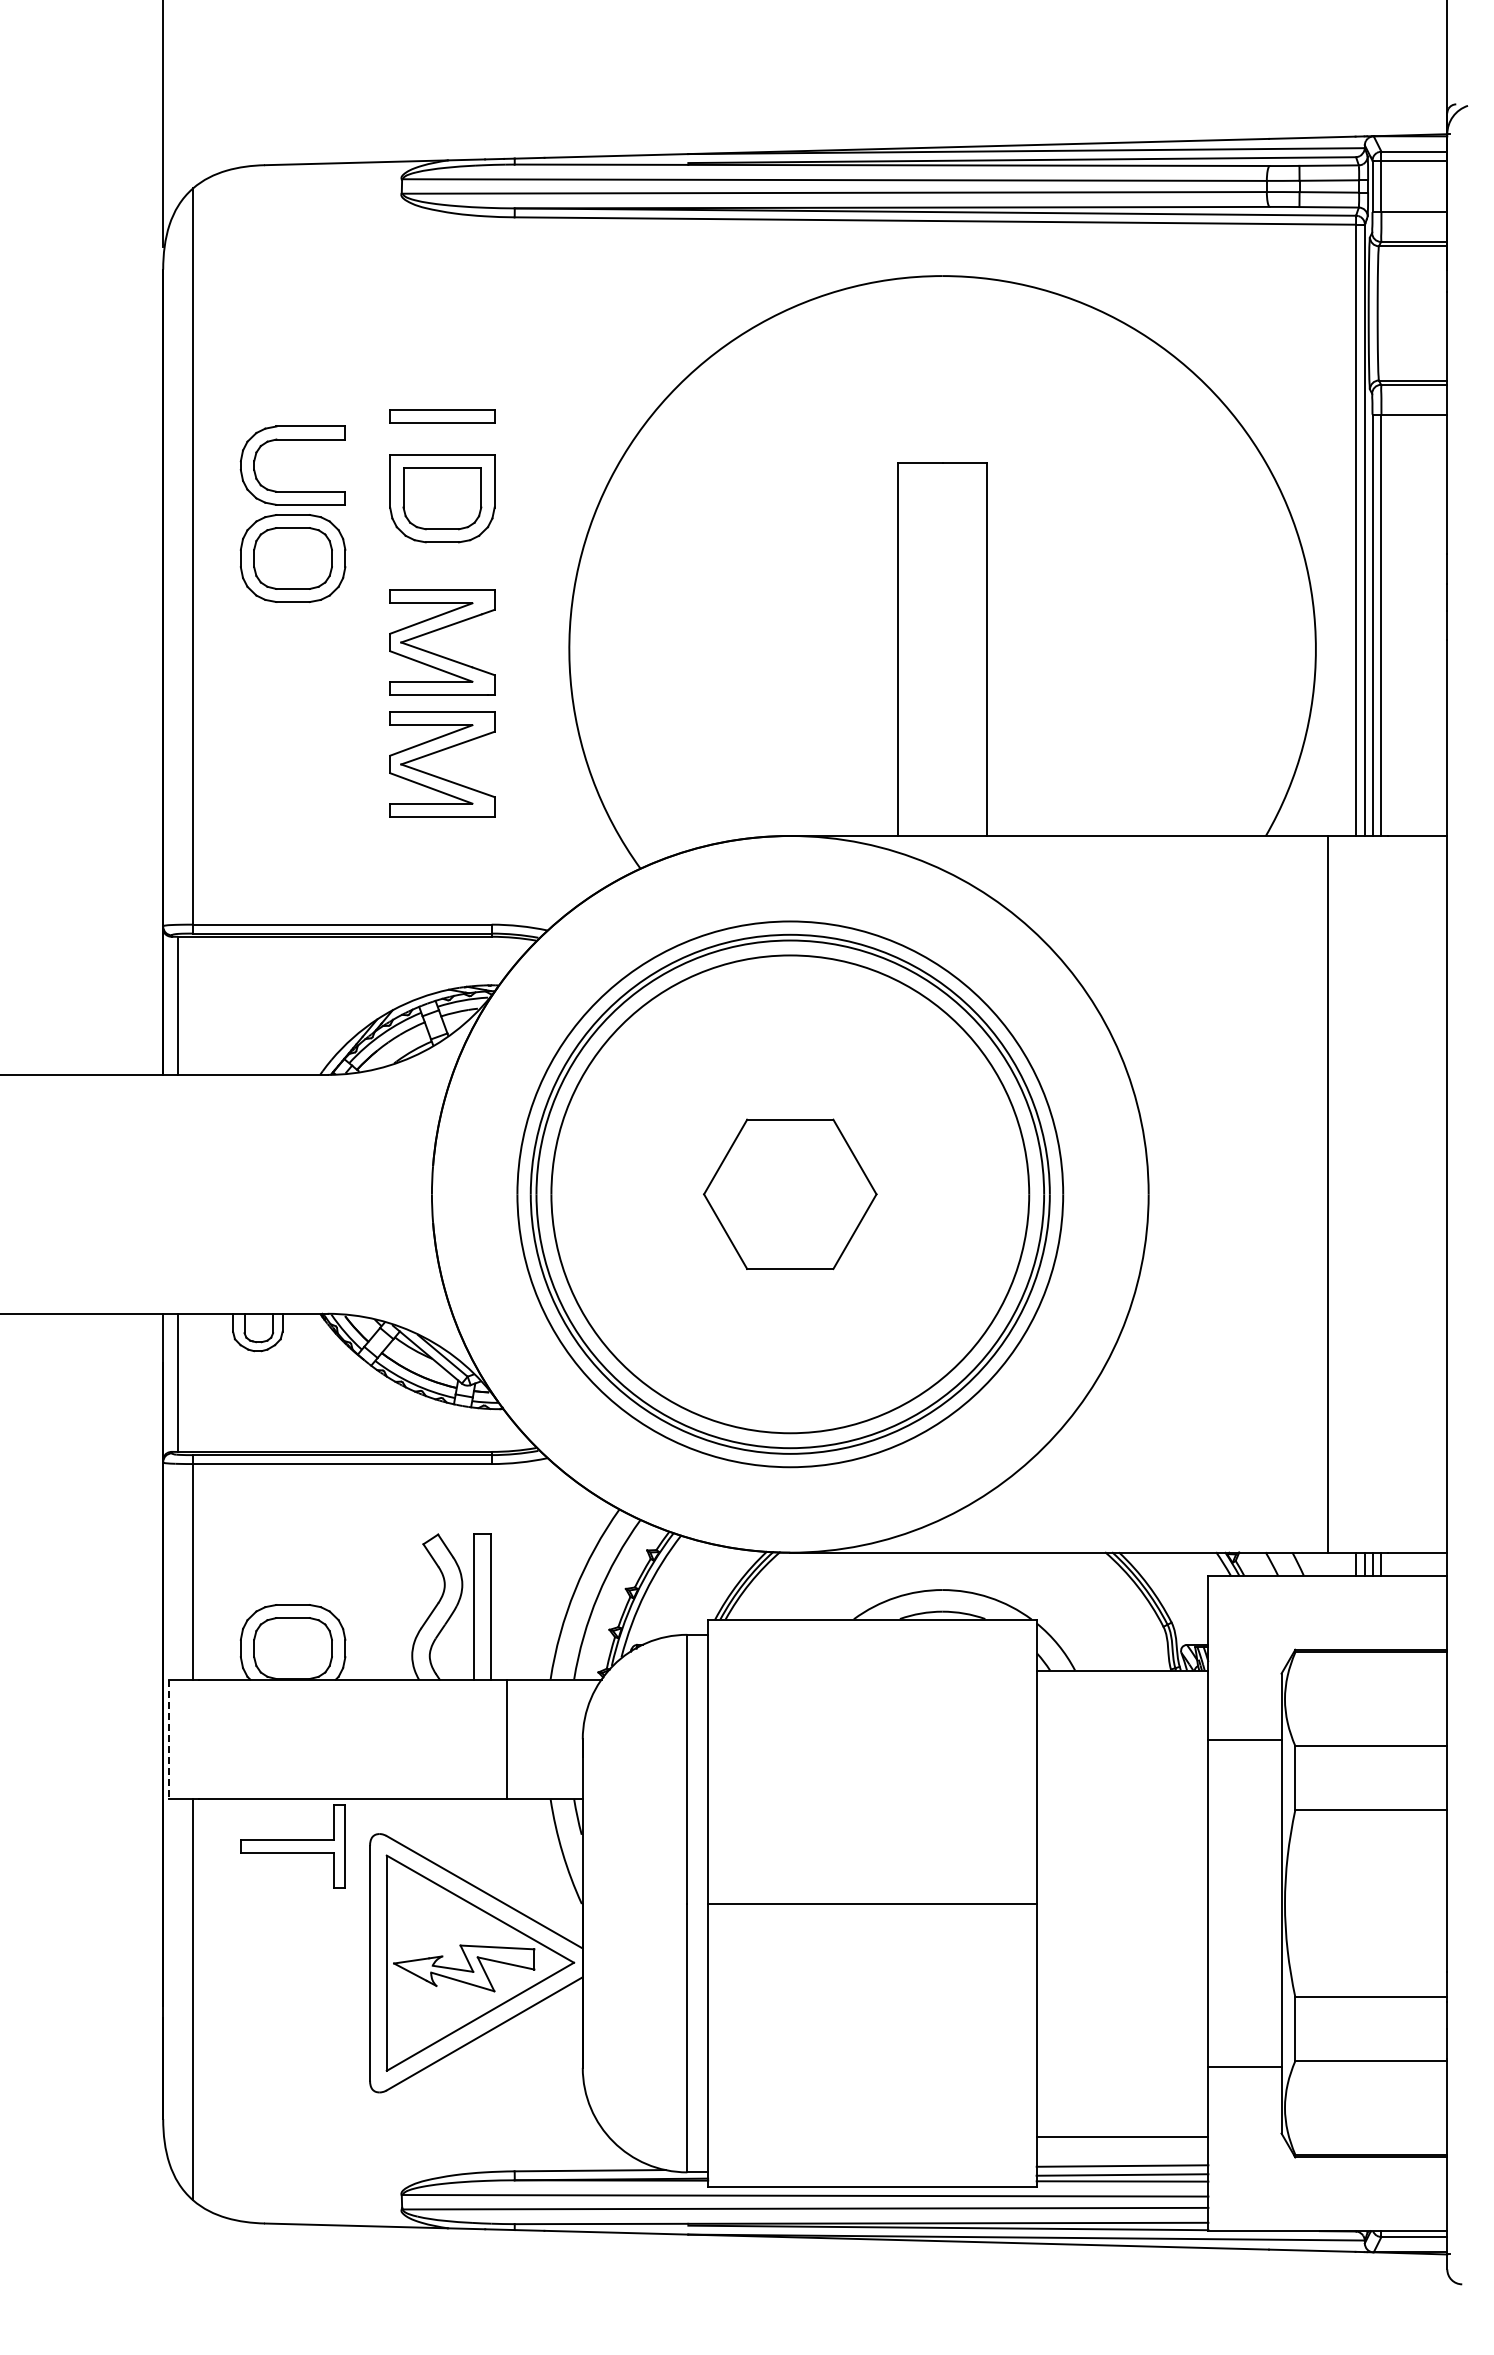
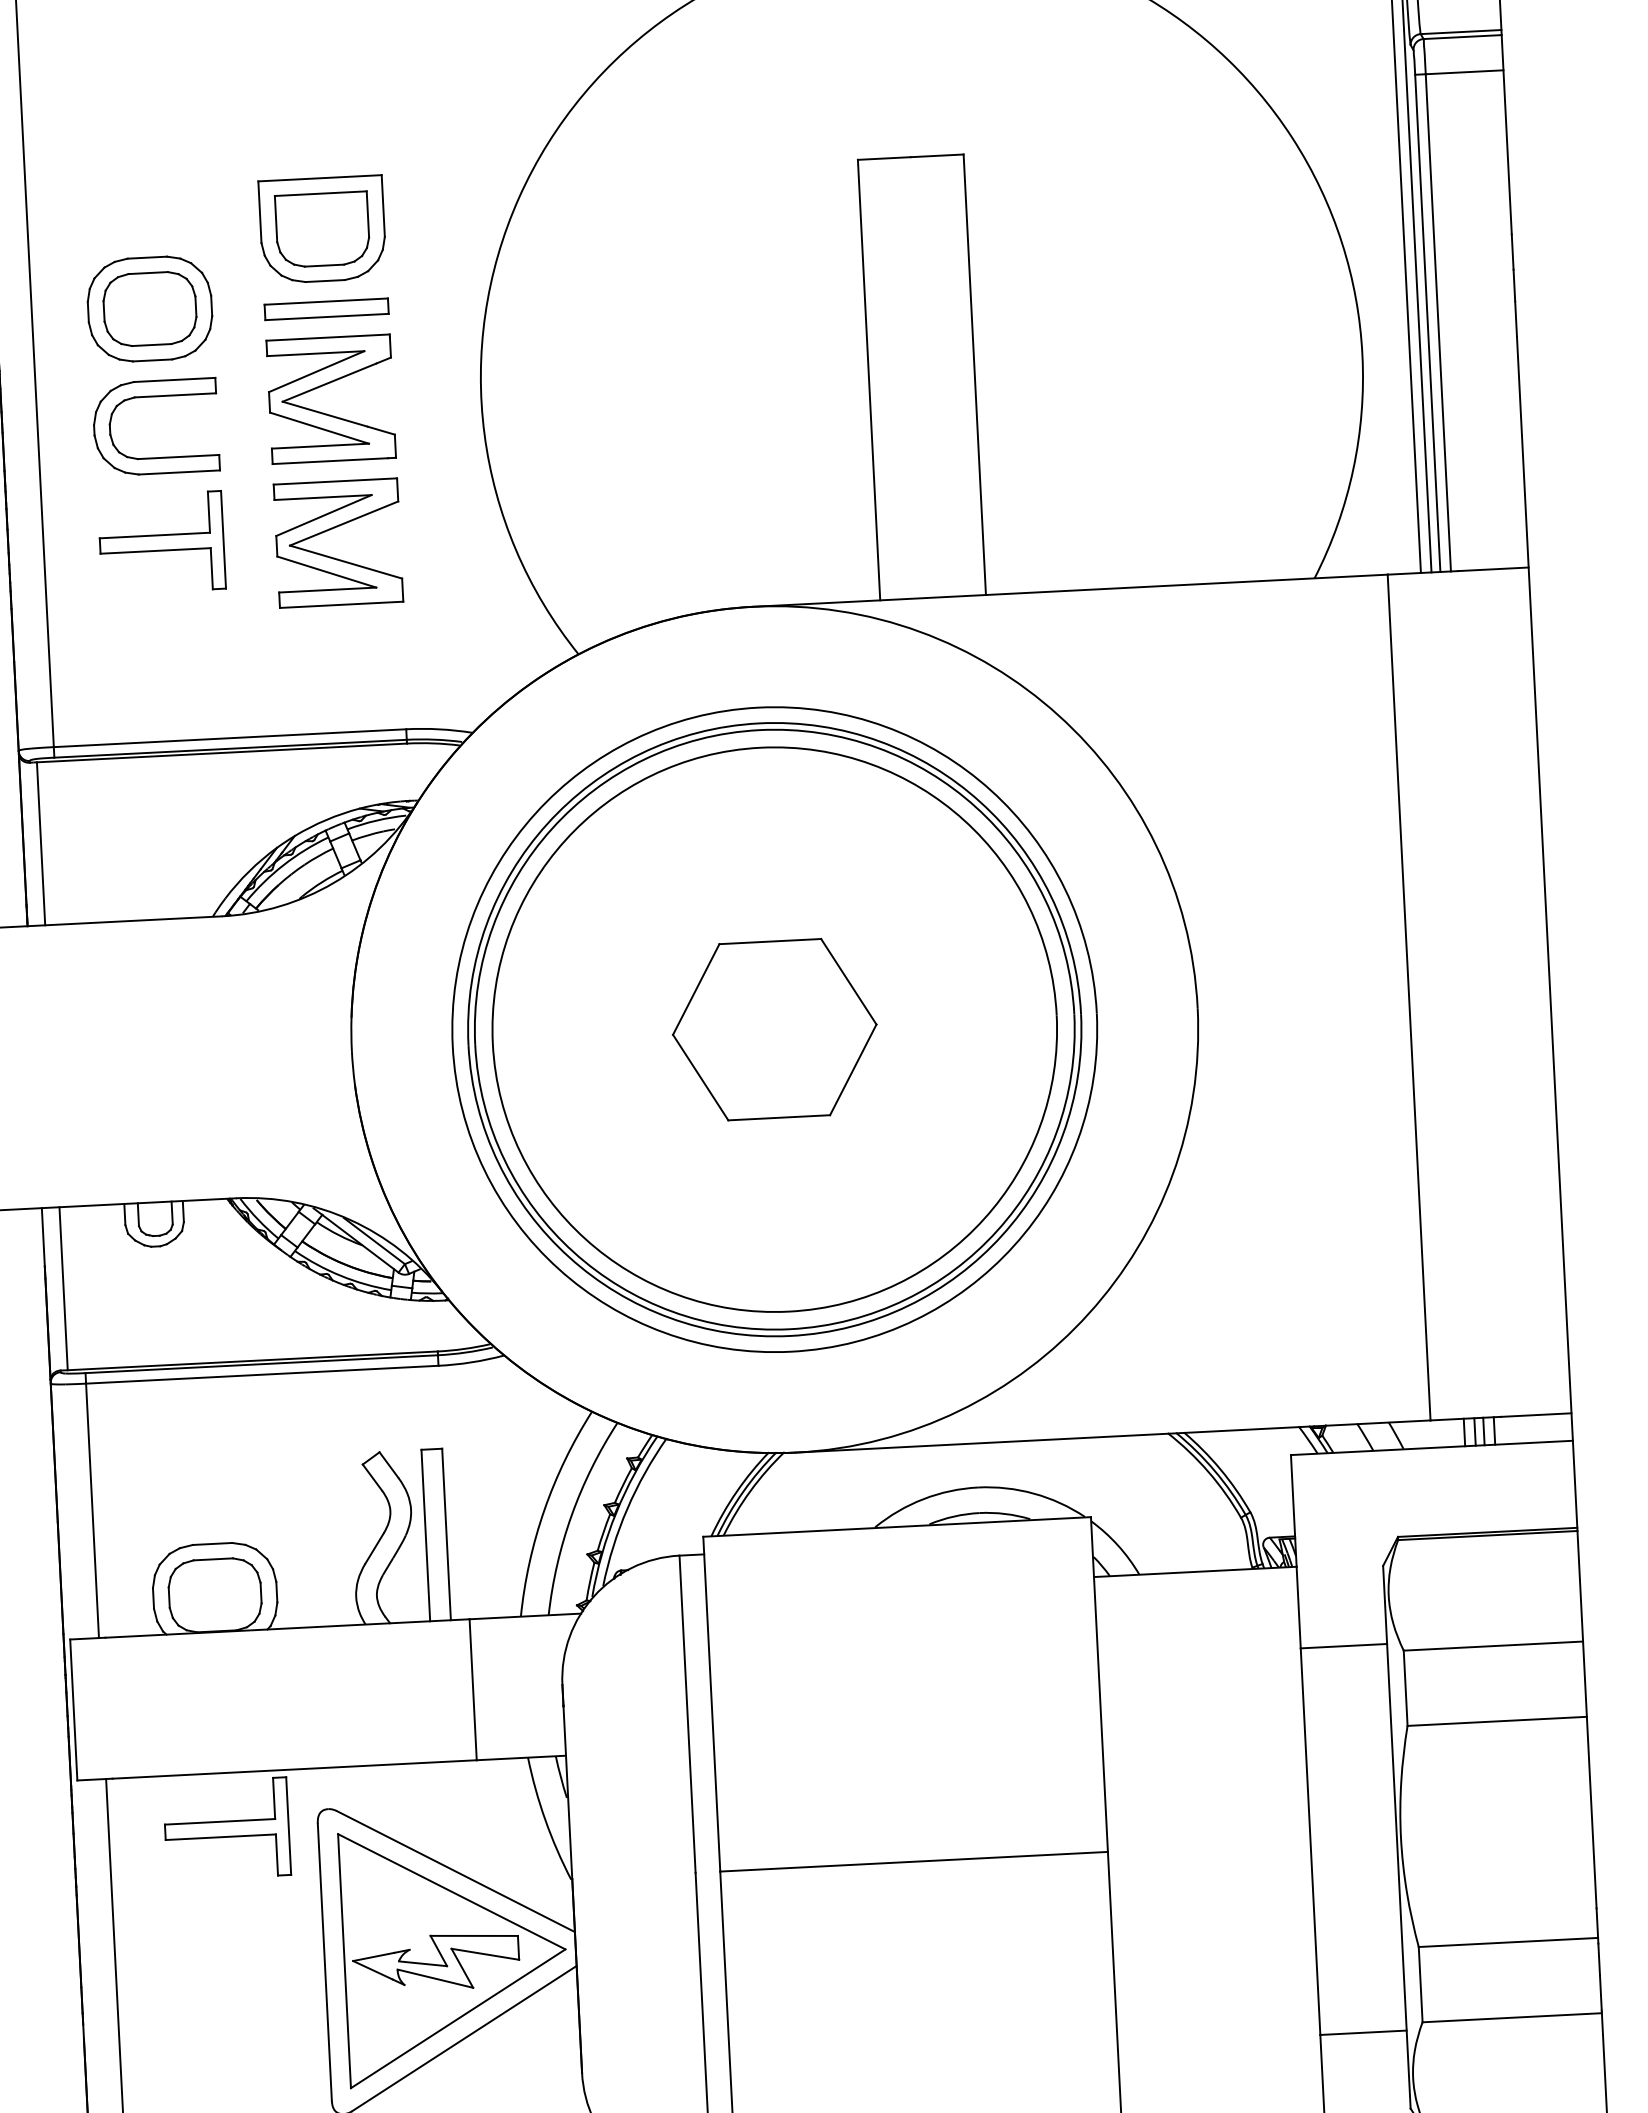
part: (442, 416) -> (326, 309), moved
part: (292, 440) -> (153, 397), moved
part: (292, 756) -> (161, 542), added
line: (168, 1739) -> (73, 1710), dashed -> solid

